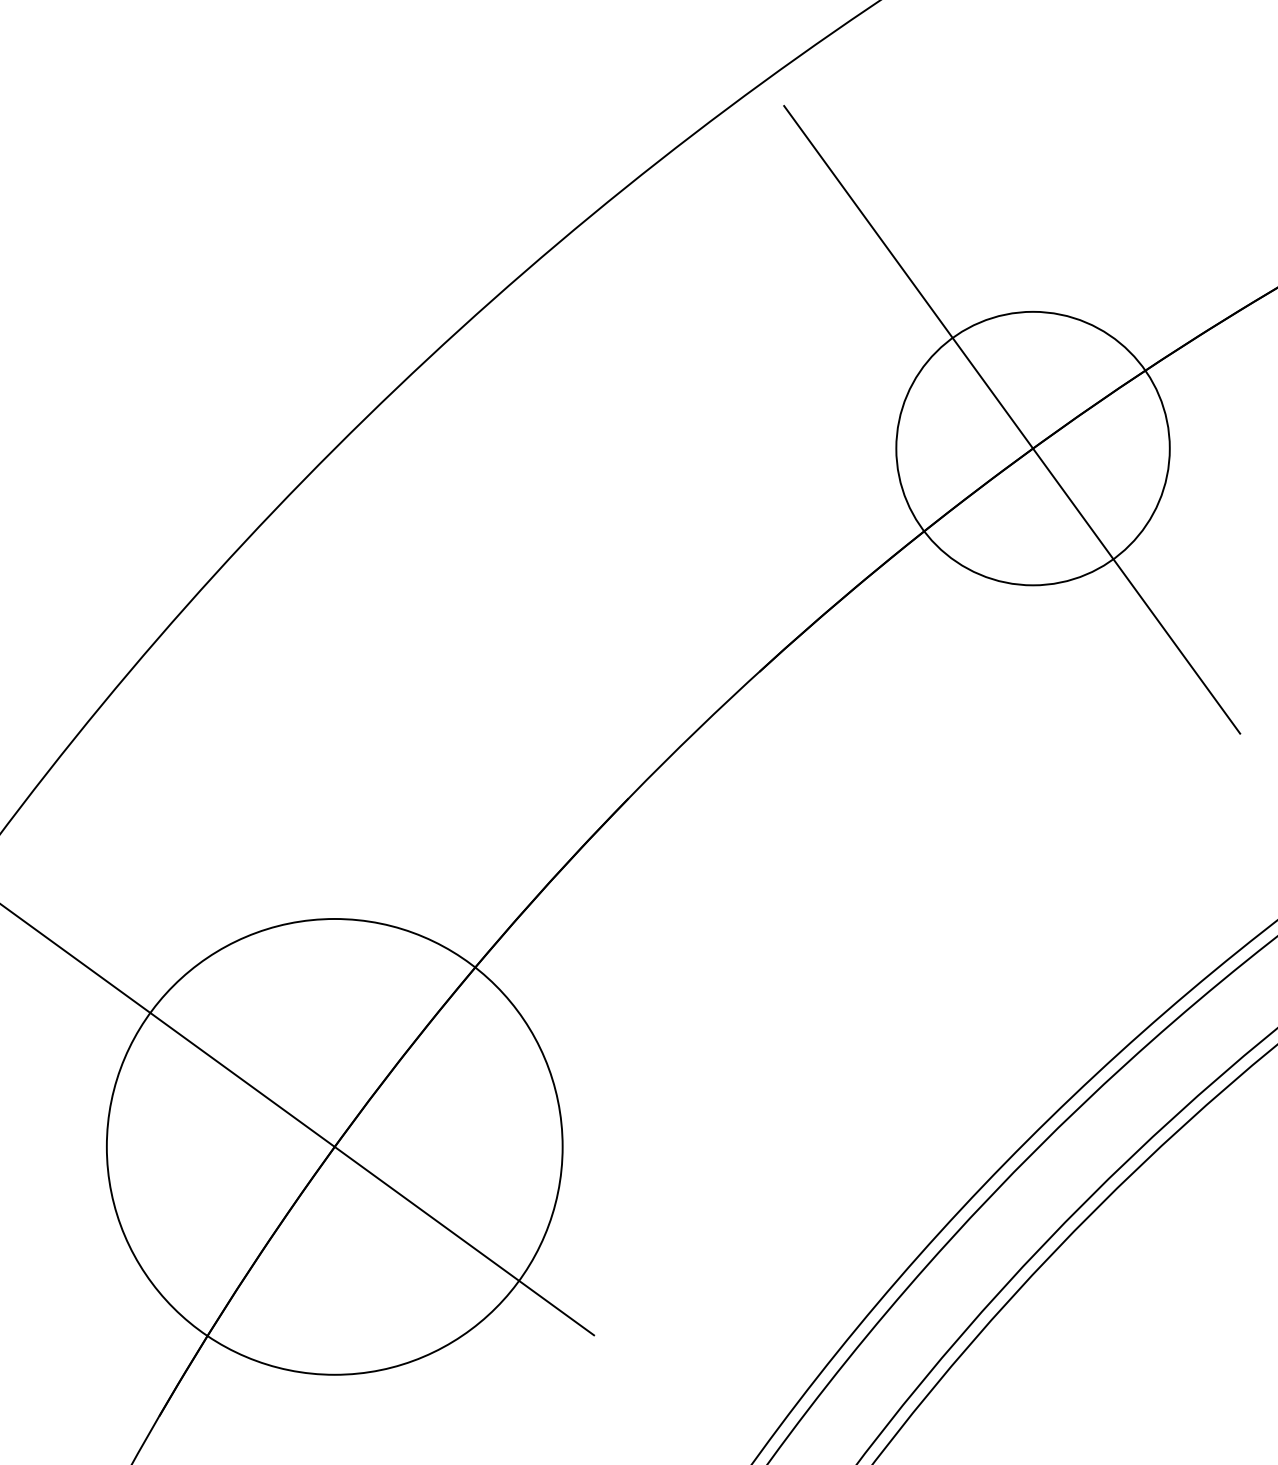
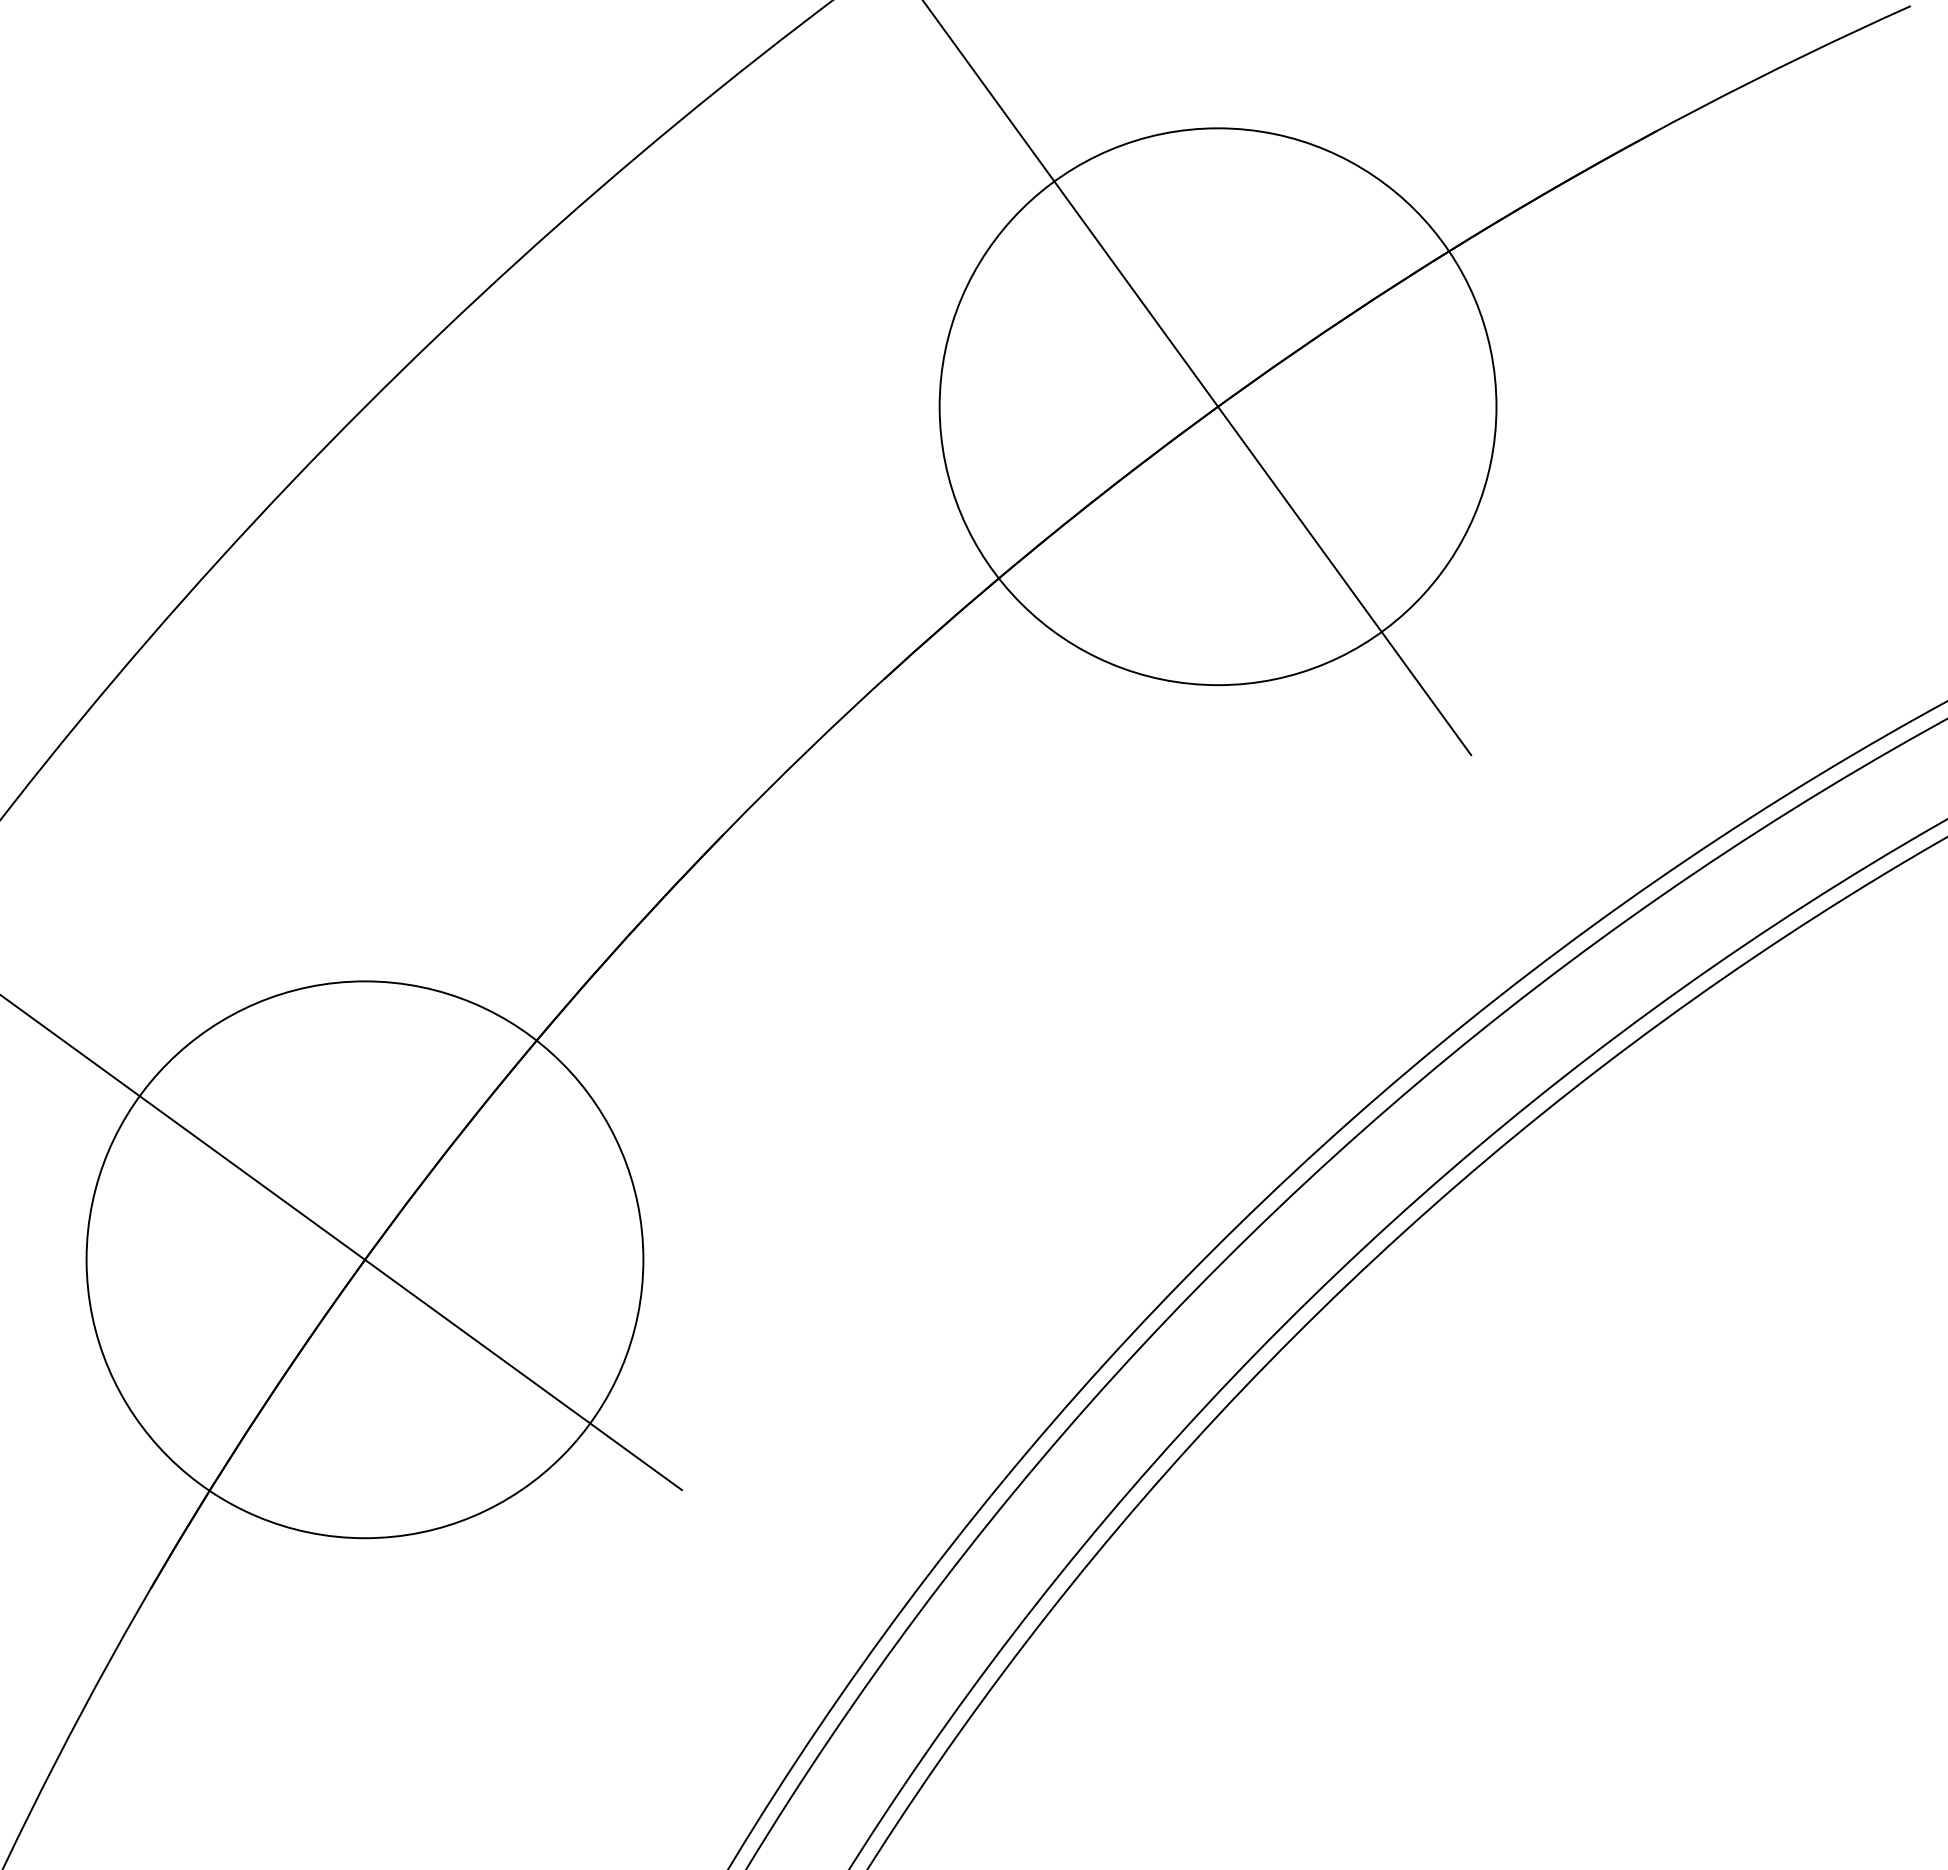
circle: (1032, 448) -> (1217, 406), size x1.67

